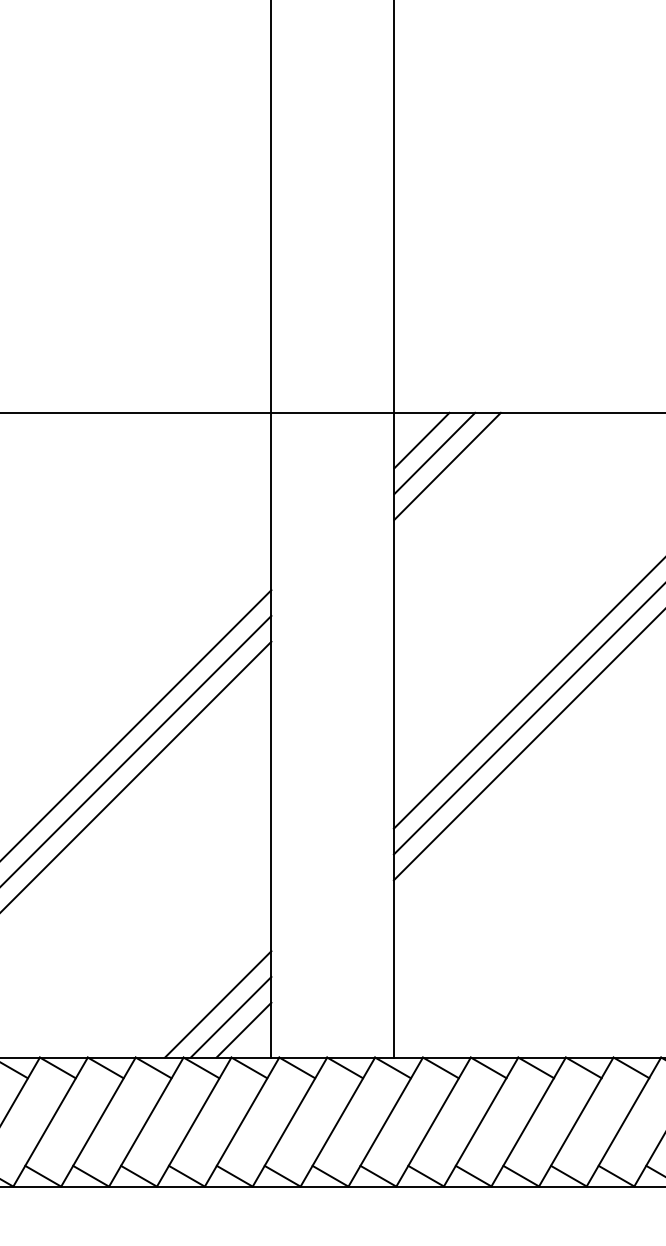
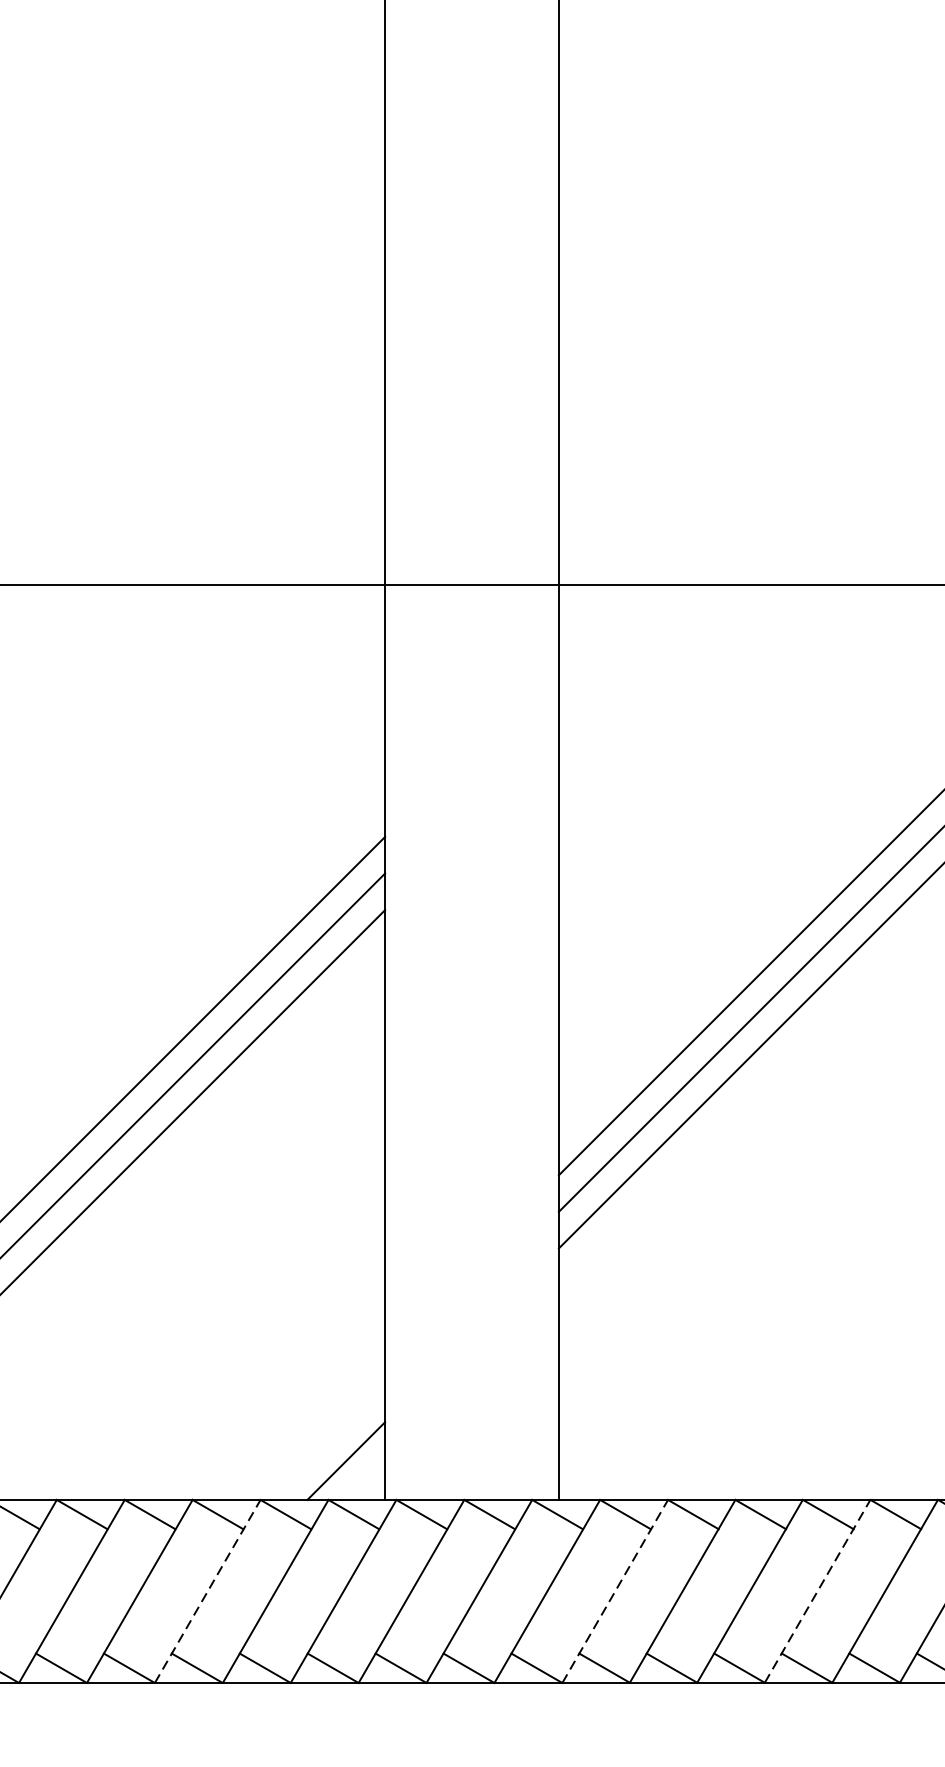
line: (421, 440) -> (598, 624), removed
line: (434, 453) -> (616, 643), removed
line: (447, 465) -> (634, 660), removed
line: (218, 1004) -> (310, 1424), removed
line: (230, 1016) -> (327, 1441), removed
line: (576, 1121) -> (817, 1590), solid -> dashed
line: (146, 1122) -> (207, 1592), solid -> dashed
line: (433, 1122) -> (615, 1592), solid -> dashed

